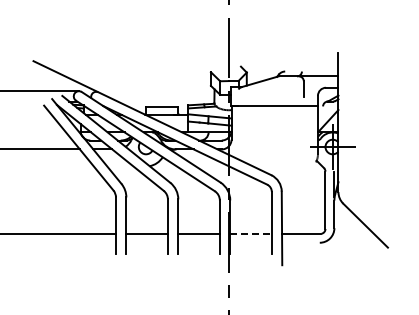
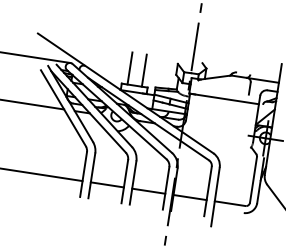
line: (153, 86) -> (130, 68), added
line: (171, 86) -> (144, 70), added
line: (251, 233) -> (190, 197), dashed -> solid

